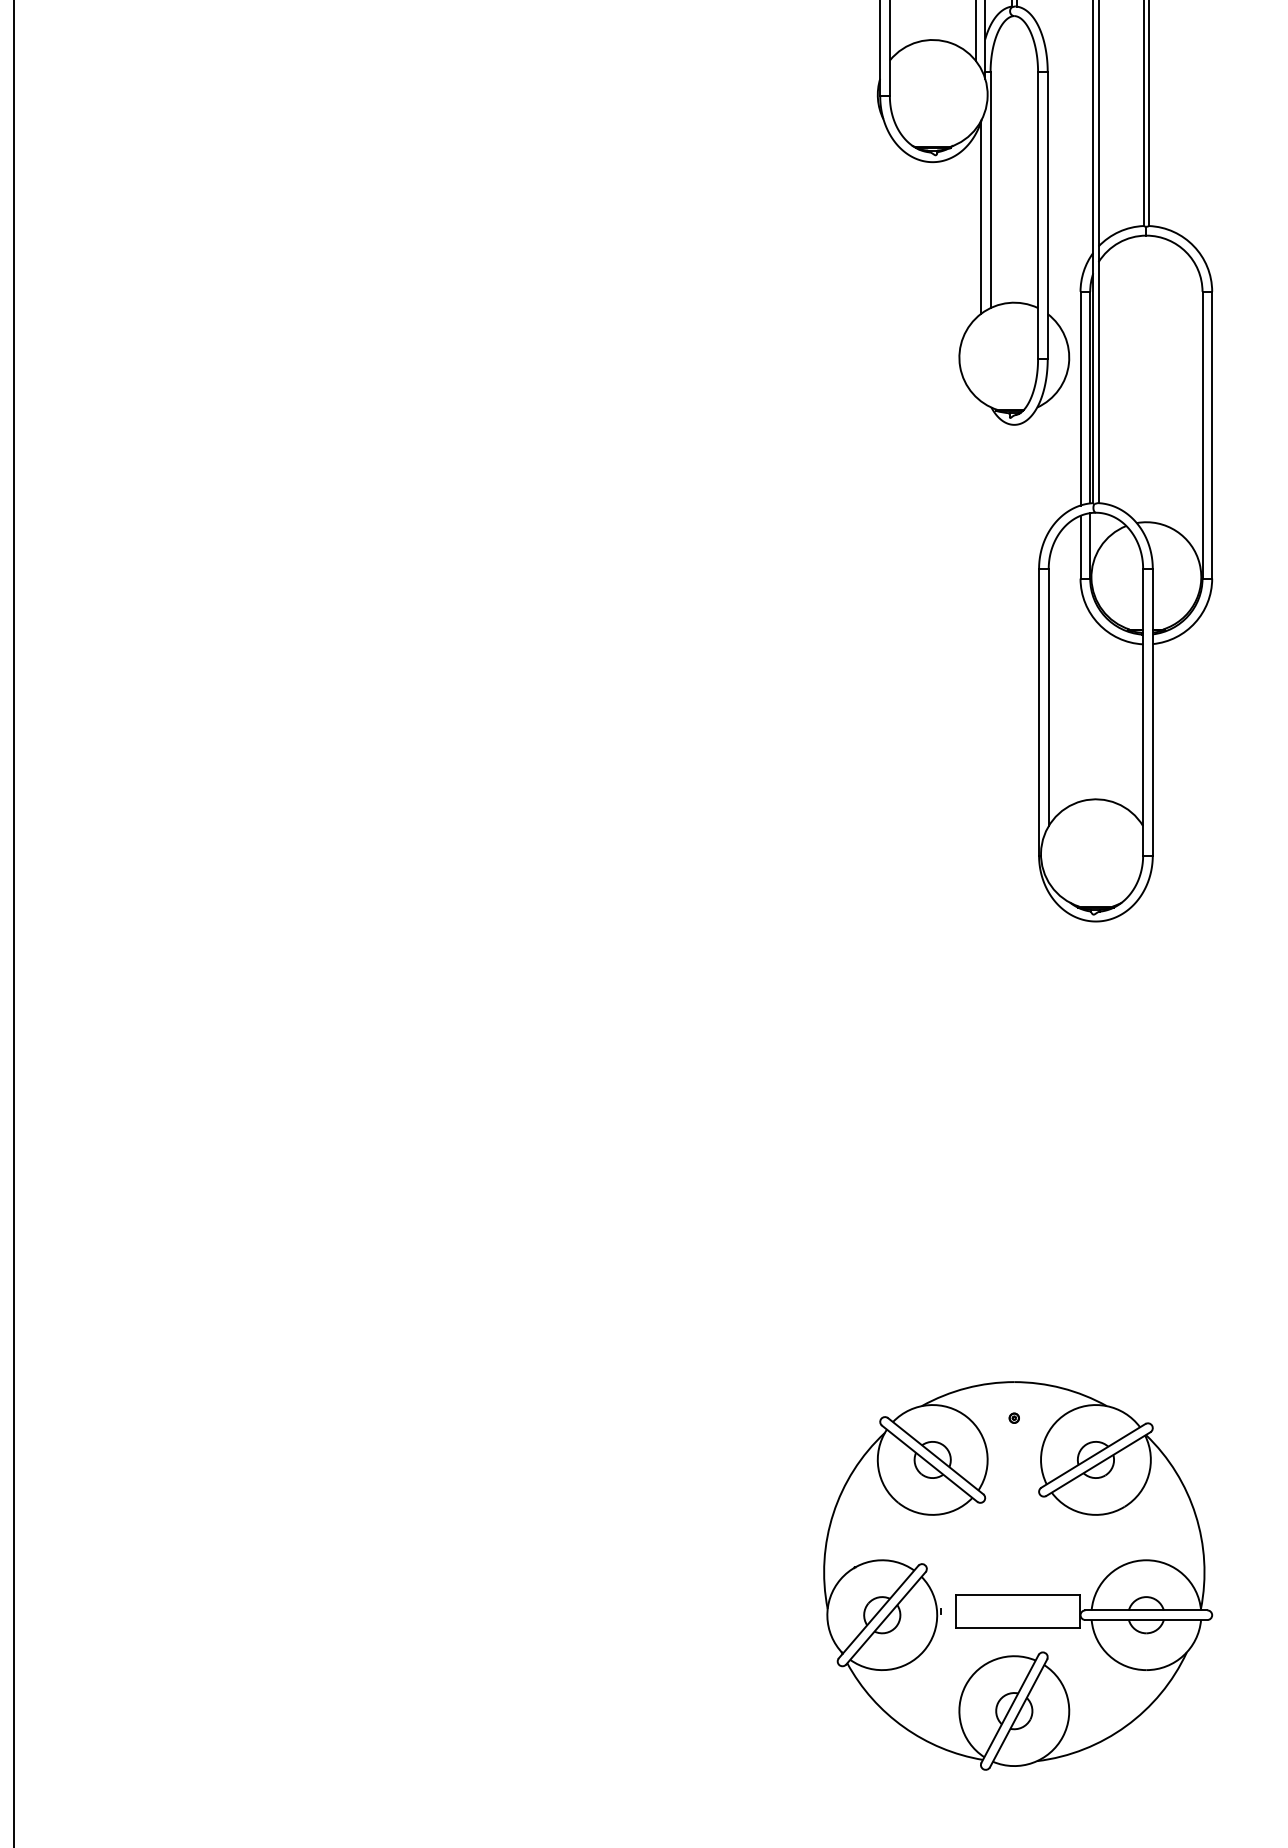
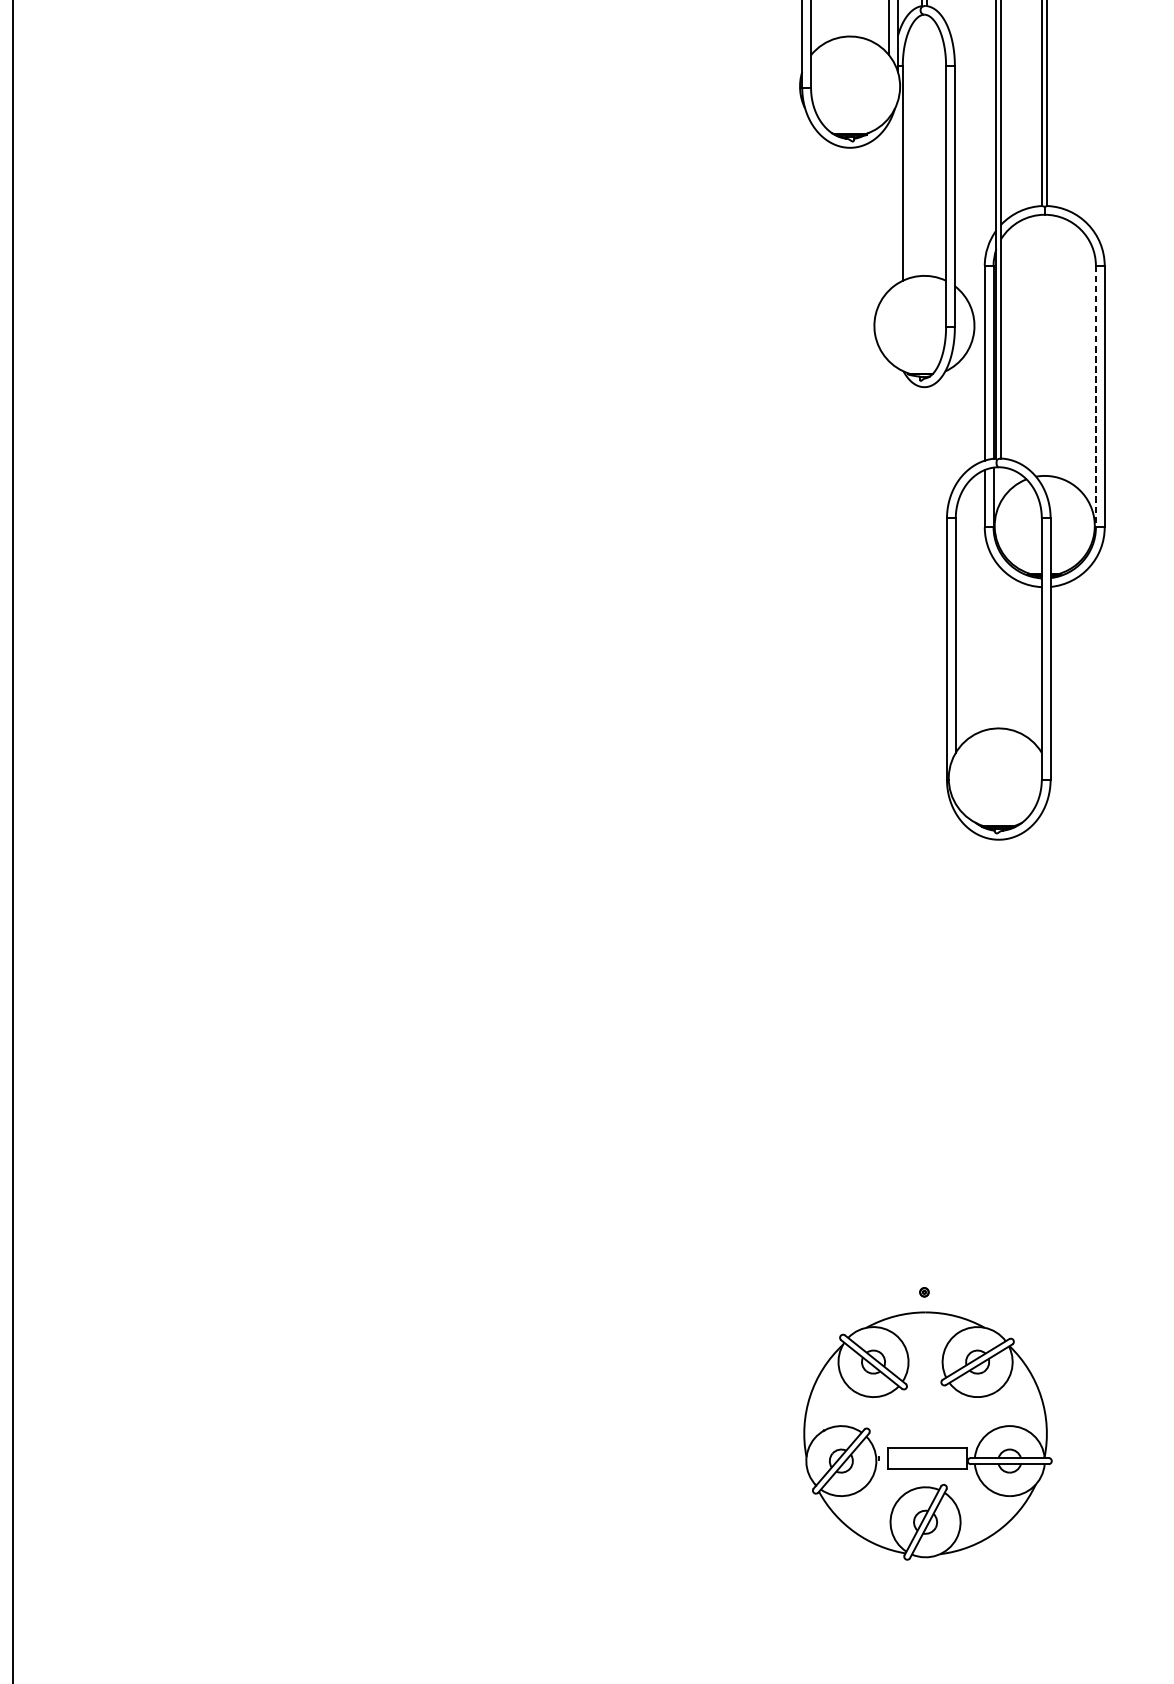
line: (980, 218) -> (893, 199), removed
line: (1202, 435) -> (1095, 396), solid -> dashed
part: (1018, 1575) -> (928, 1435), size x0.7

